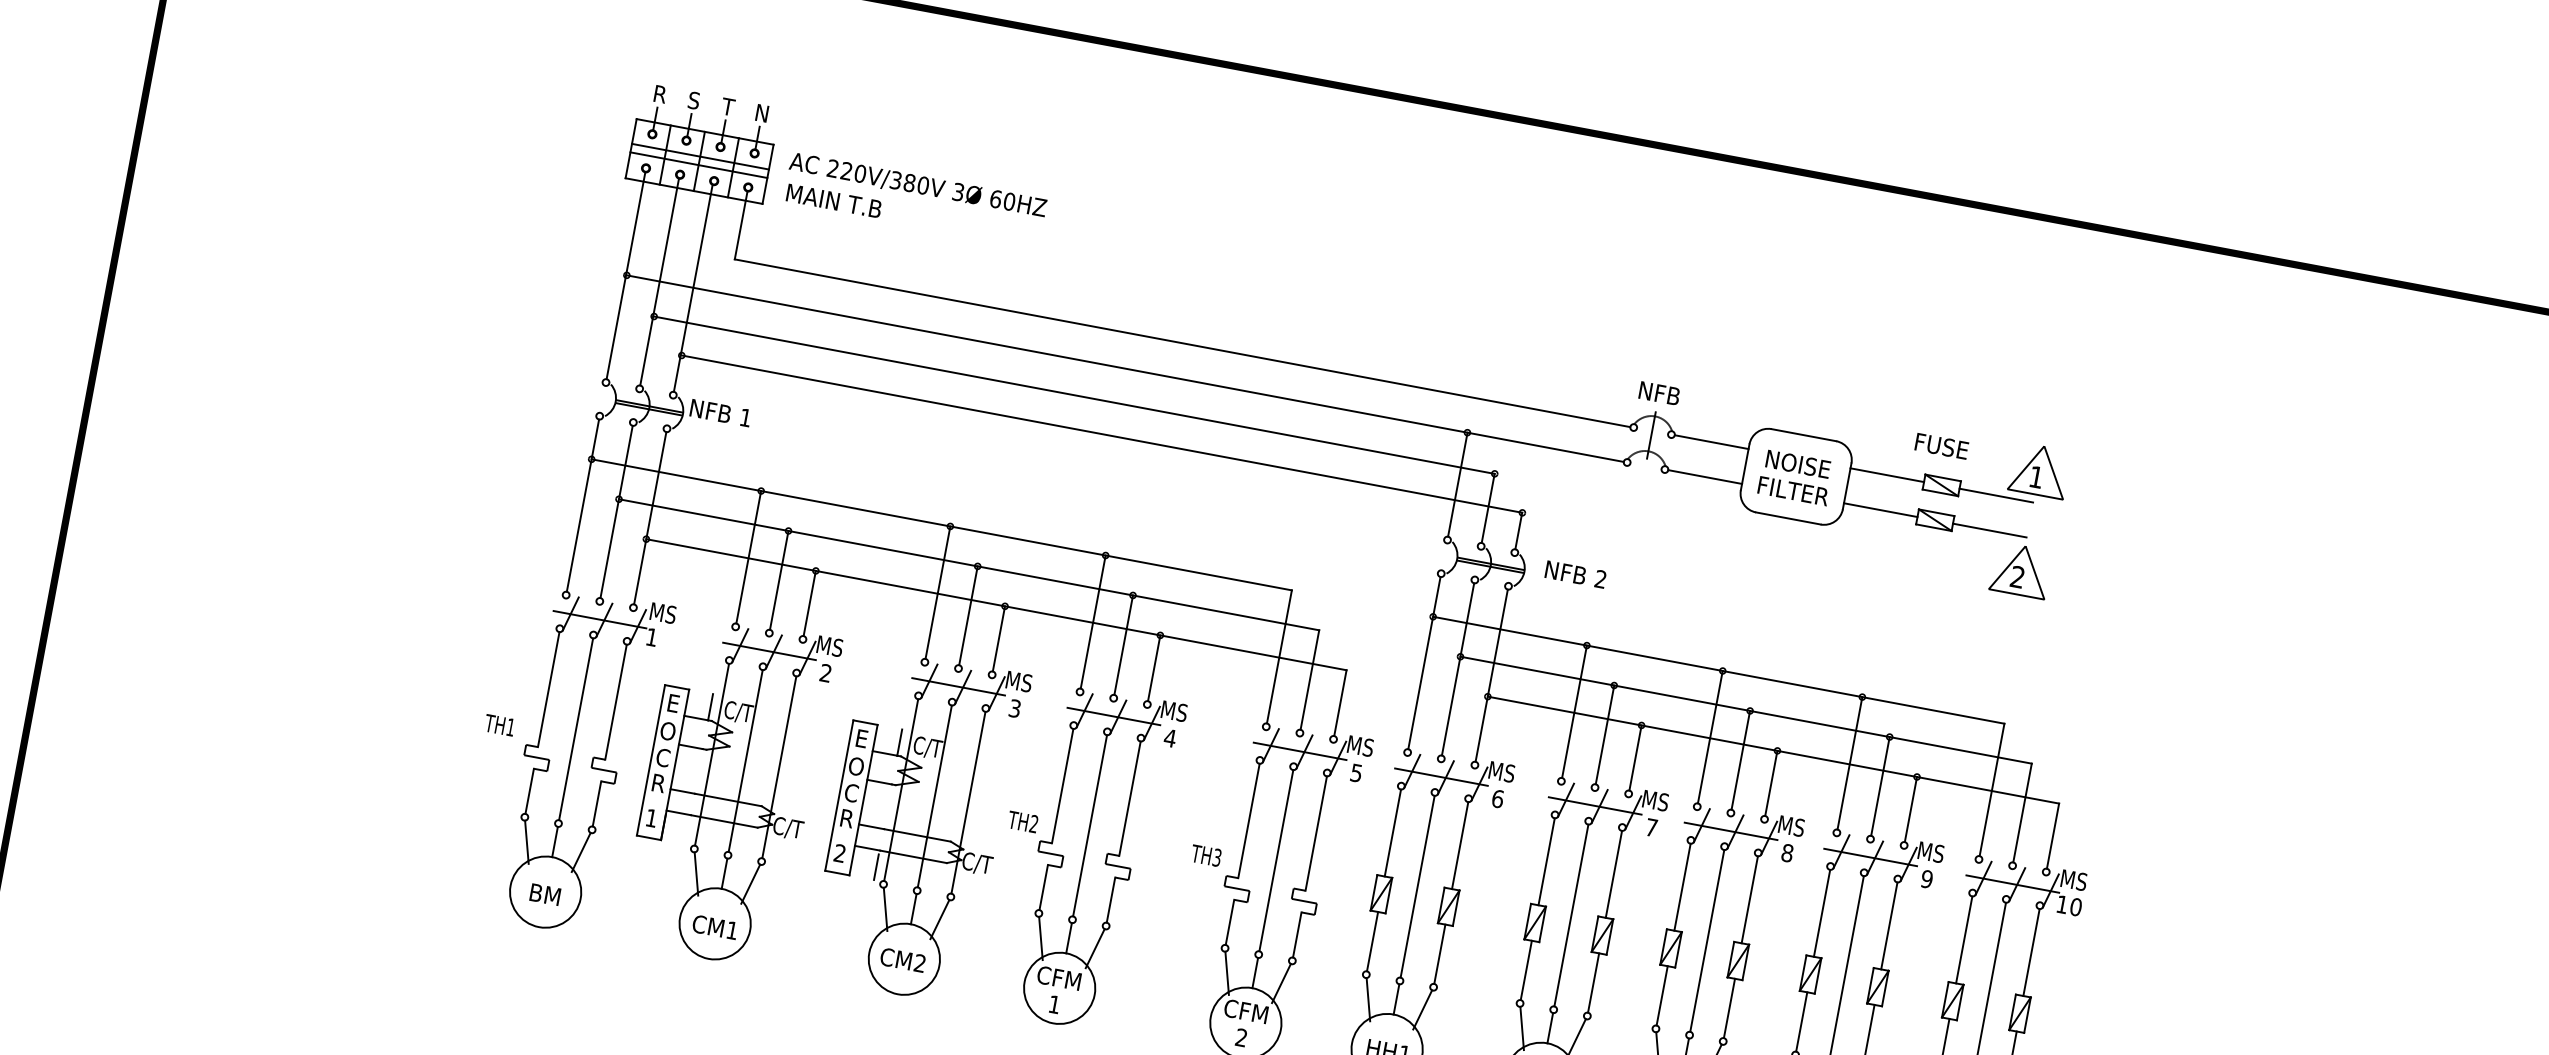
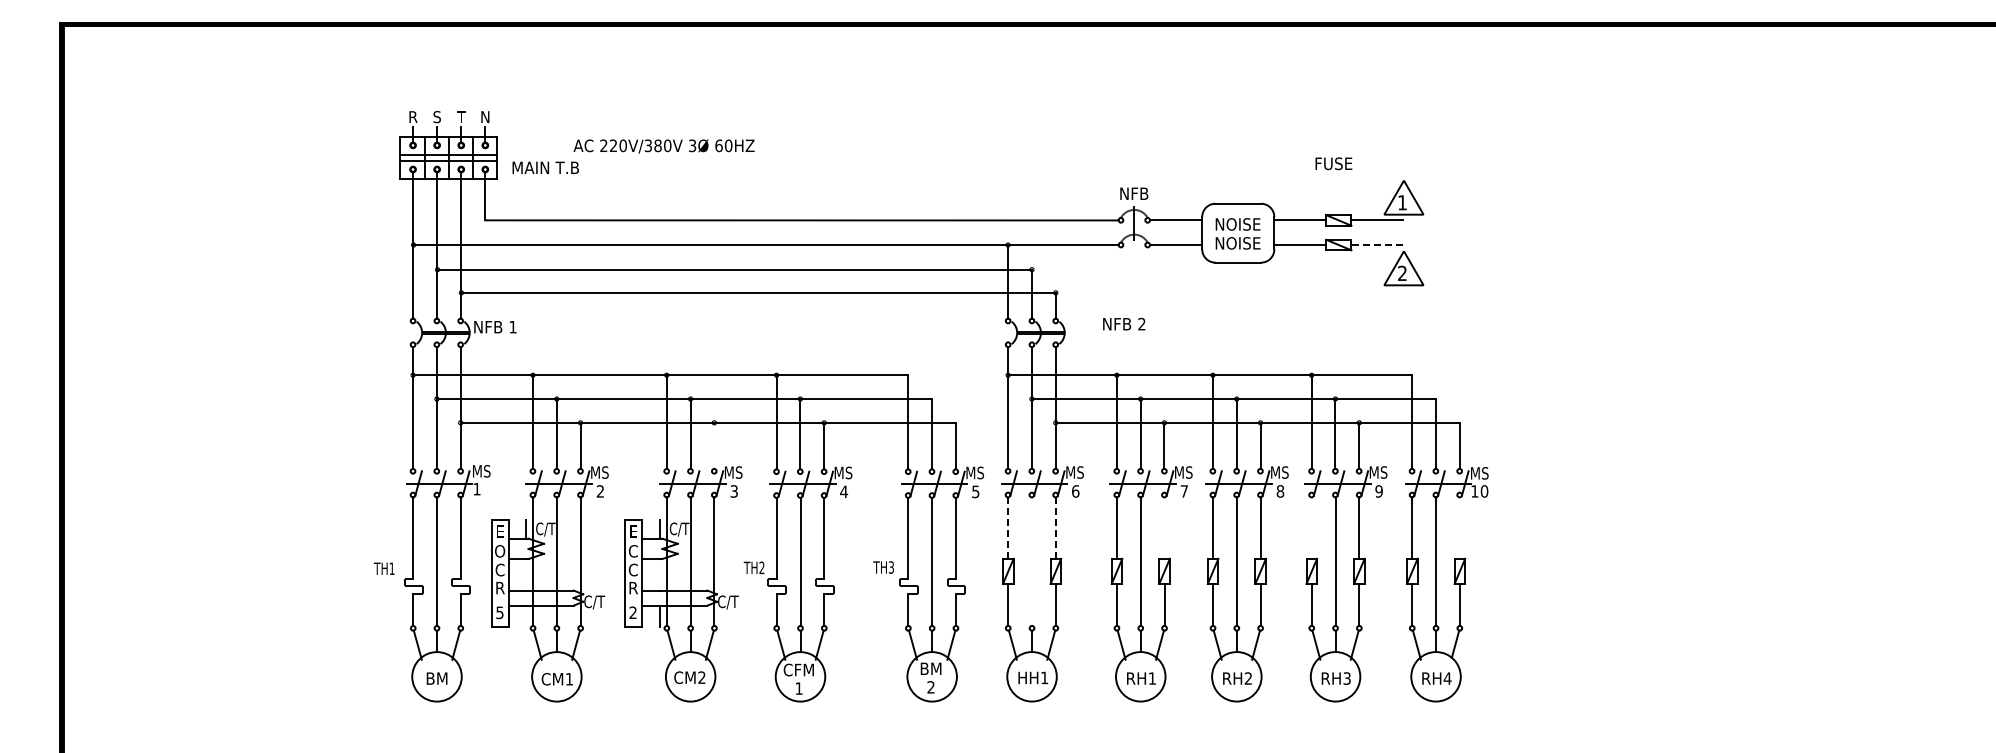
text: (917, 185) -> (663, 146), moved
text: (1941, 445) -> (1333, 163), moved
text: (1792, 491) -> (1237, 243), FILTER -> NOISE
line: (1989, 531) -> (1377, 245), solid -> dashed
text: (1576, 573) -> (1124, 323), moved
line: (999, 638) -> (714, 445), removed
text: (856, 766) -> (633, 551), O -> C
text: (651, 817) -> (499, 612), 1 -> 5
line: (1393, 833) -> (1008, 528), solid -> dashed
line: (1459, 846) -> (1055, 528), solid -> dashed
line: (1613, 873) -> (1164, 527), removed
line: (1418, 886) -> (1032, 561), removed
line: (1821, 912) -> (1311, 527), removed
line: (2031, 951) -> (1459, 527), removed
text: (1245, 1010) -> (930, 668), CFM -> BM

